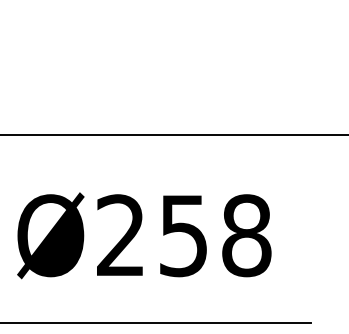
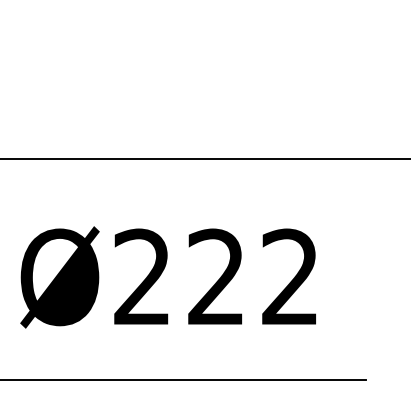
text: (215, 235) -> (253, 277), Ø258 -> Ø222

